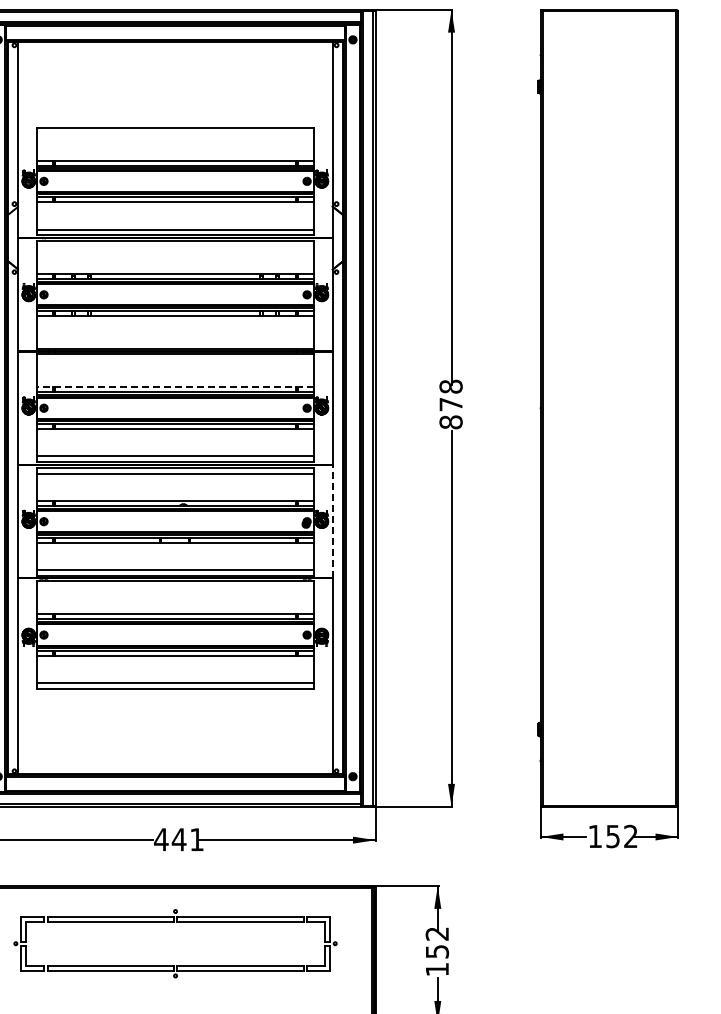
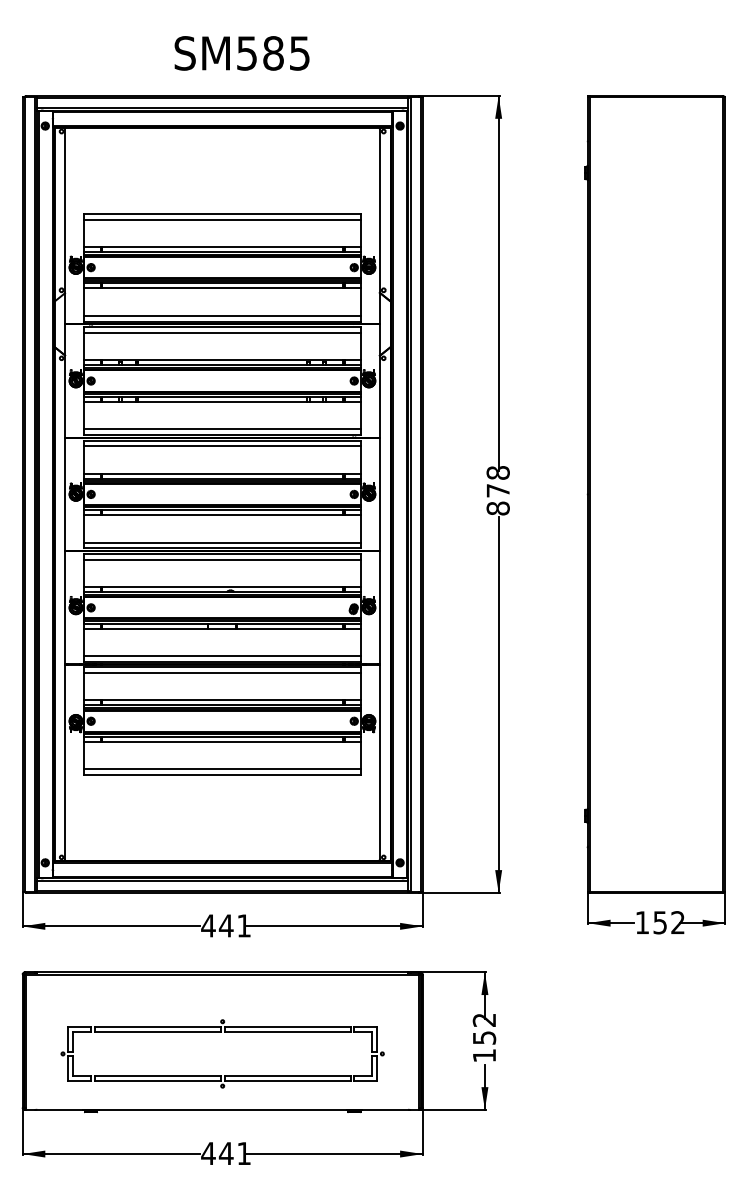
line: (175, 133) -> (222, 219), added
line: (175, 246) -> (222, 332), added
line: (175, 343) -> (222, 429), added
line: (175, 360) -> (222, 446), added
line: (175, 387) -> (222, 473), dashed -> solid
line: (332, 521) -> (379, 607), dashed -> solid
line: (175, 587) -> (222, 673), added
part: (174, 922) -> (221, 1032), moved

